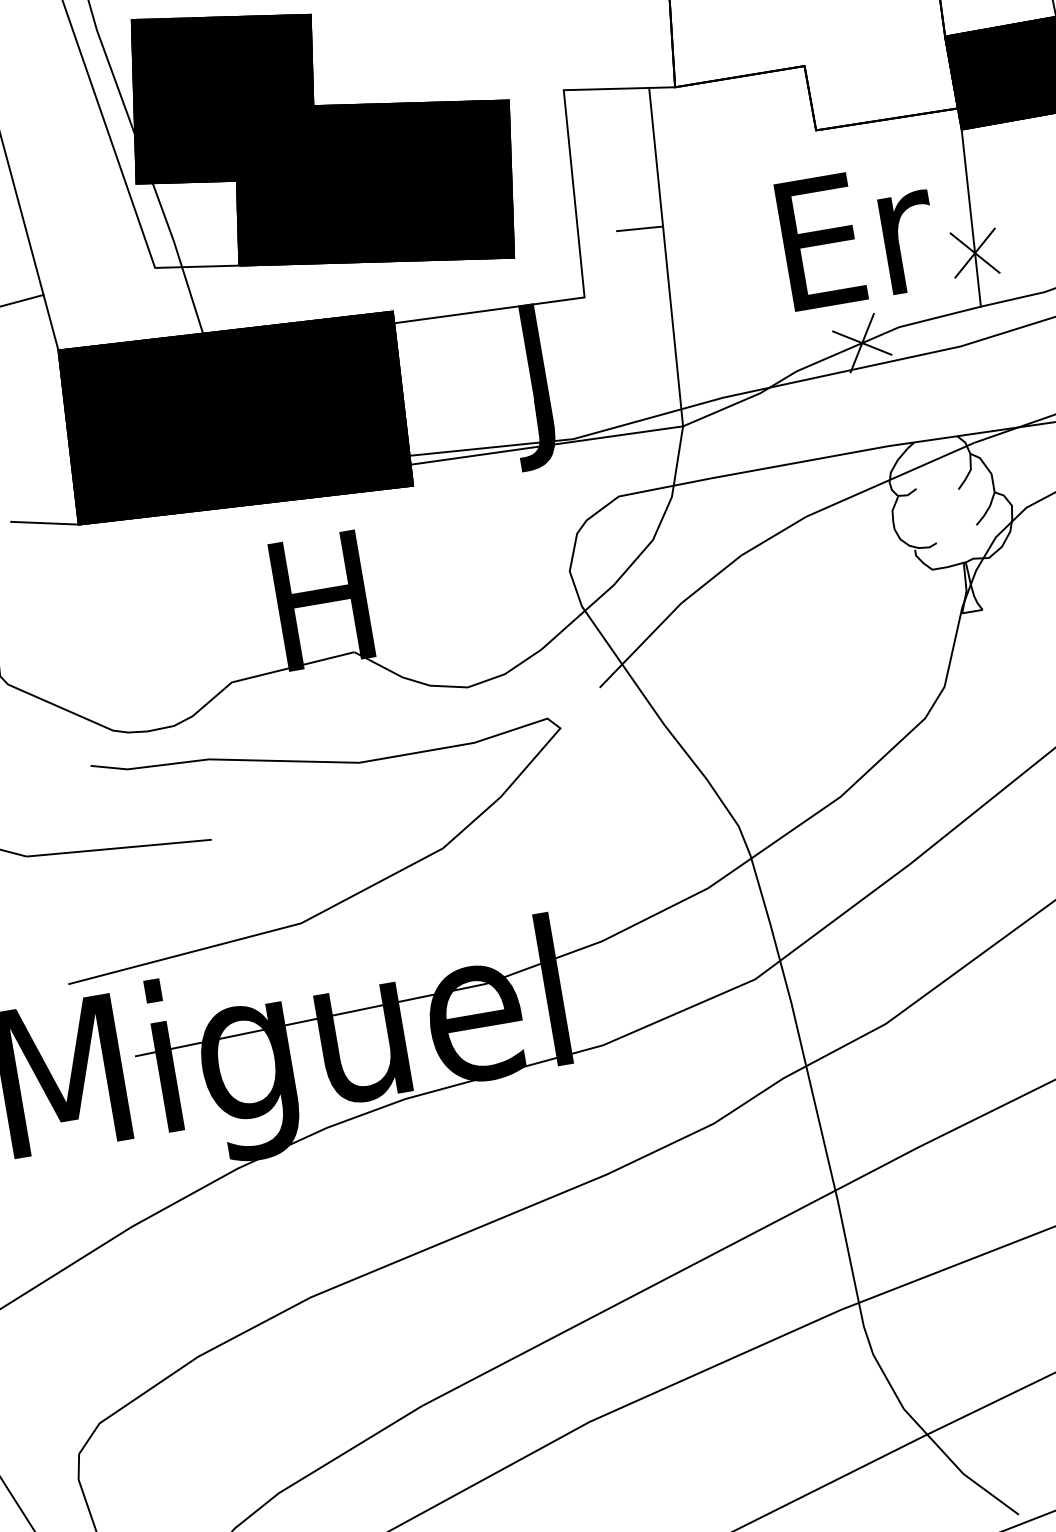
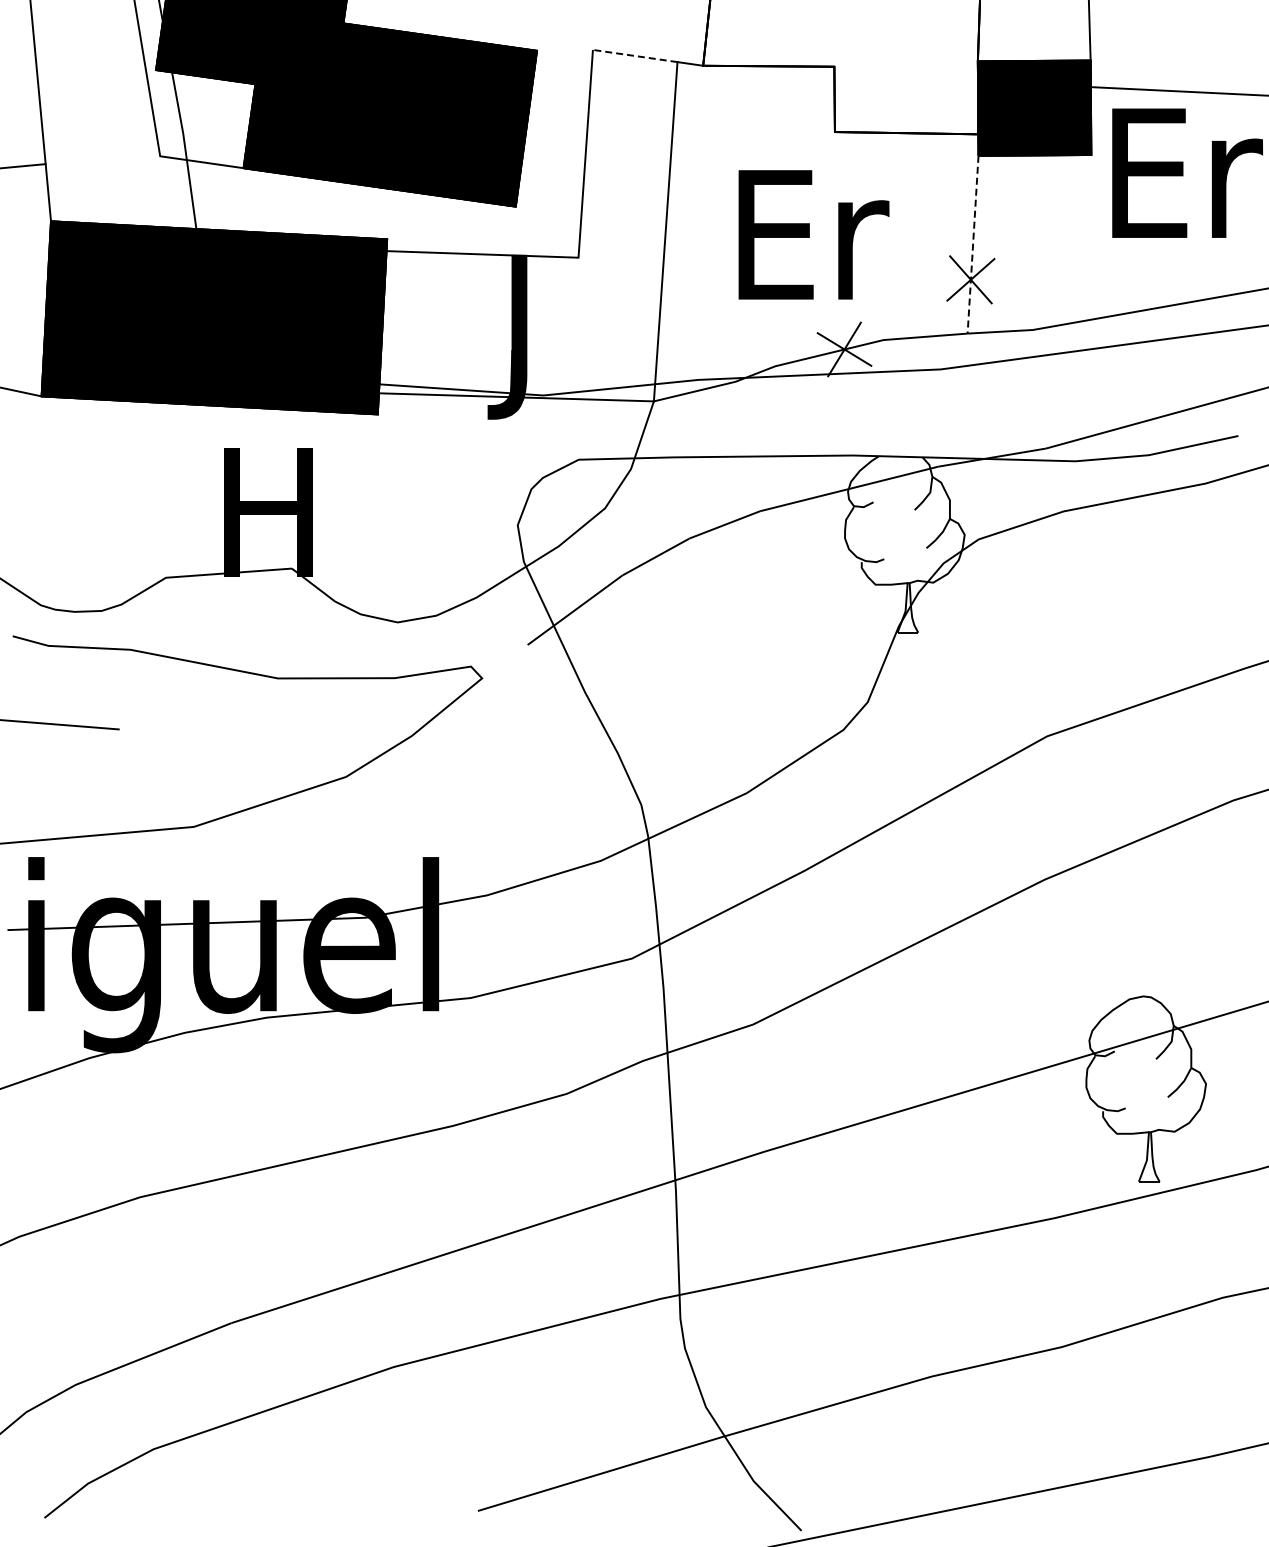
line: (606, 89) -> (635, 56), solid -> dashed
line: (971, 218) -> (973, 245), solid -> dashed
line: (639, 228) -> (644, 199), removed
text: (857, 235) -> (813, 234), moved

